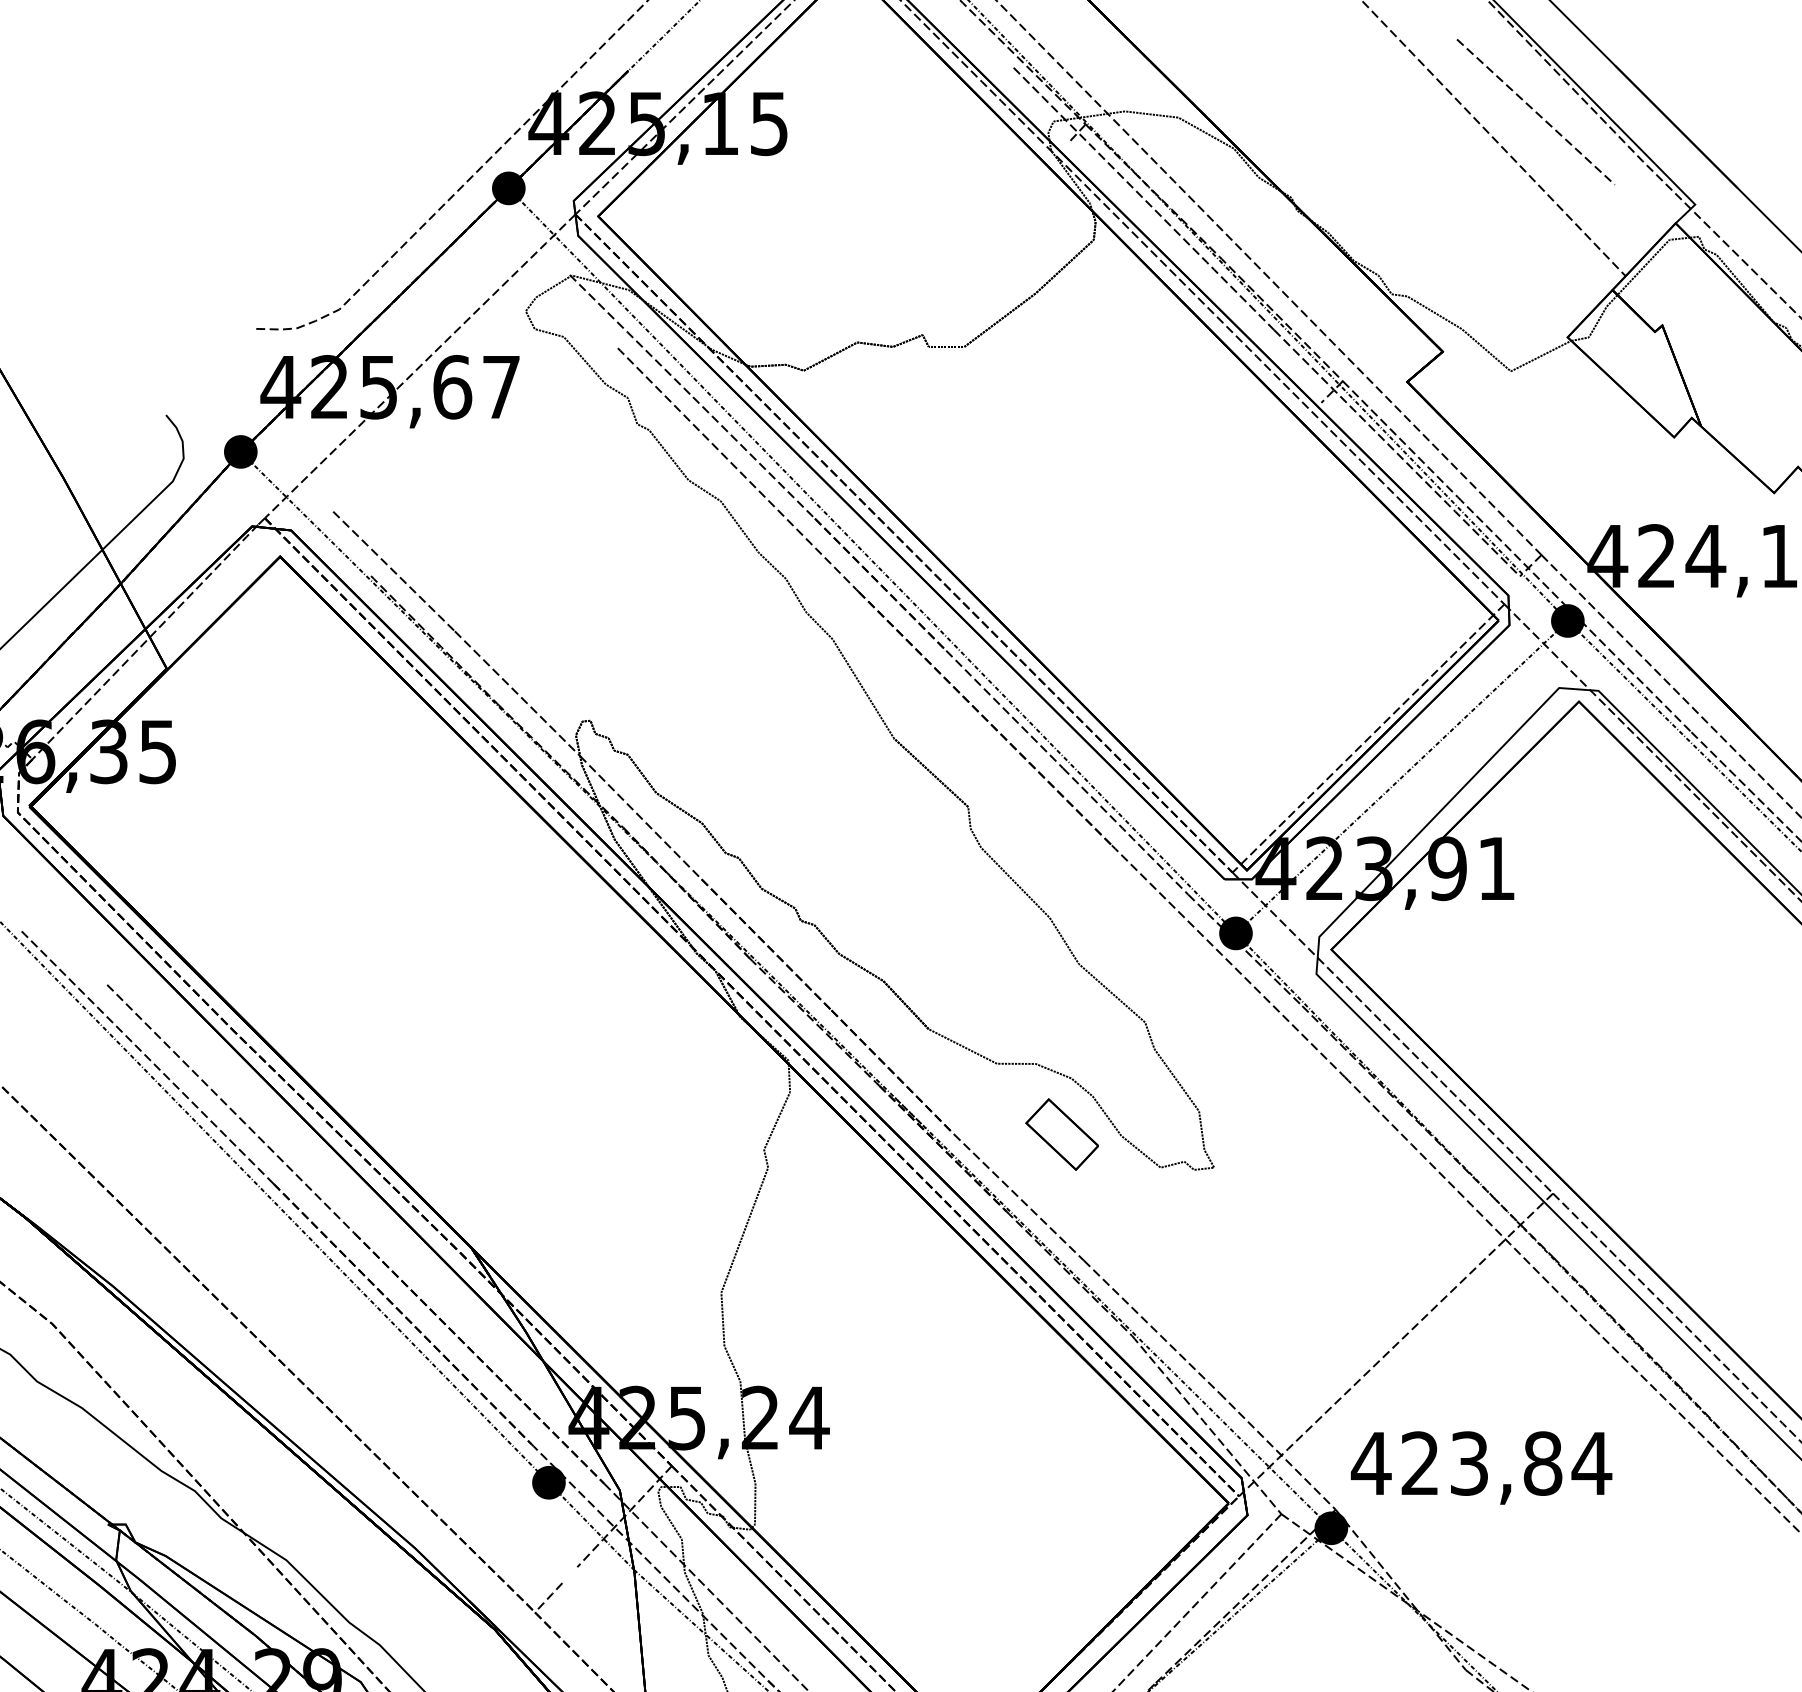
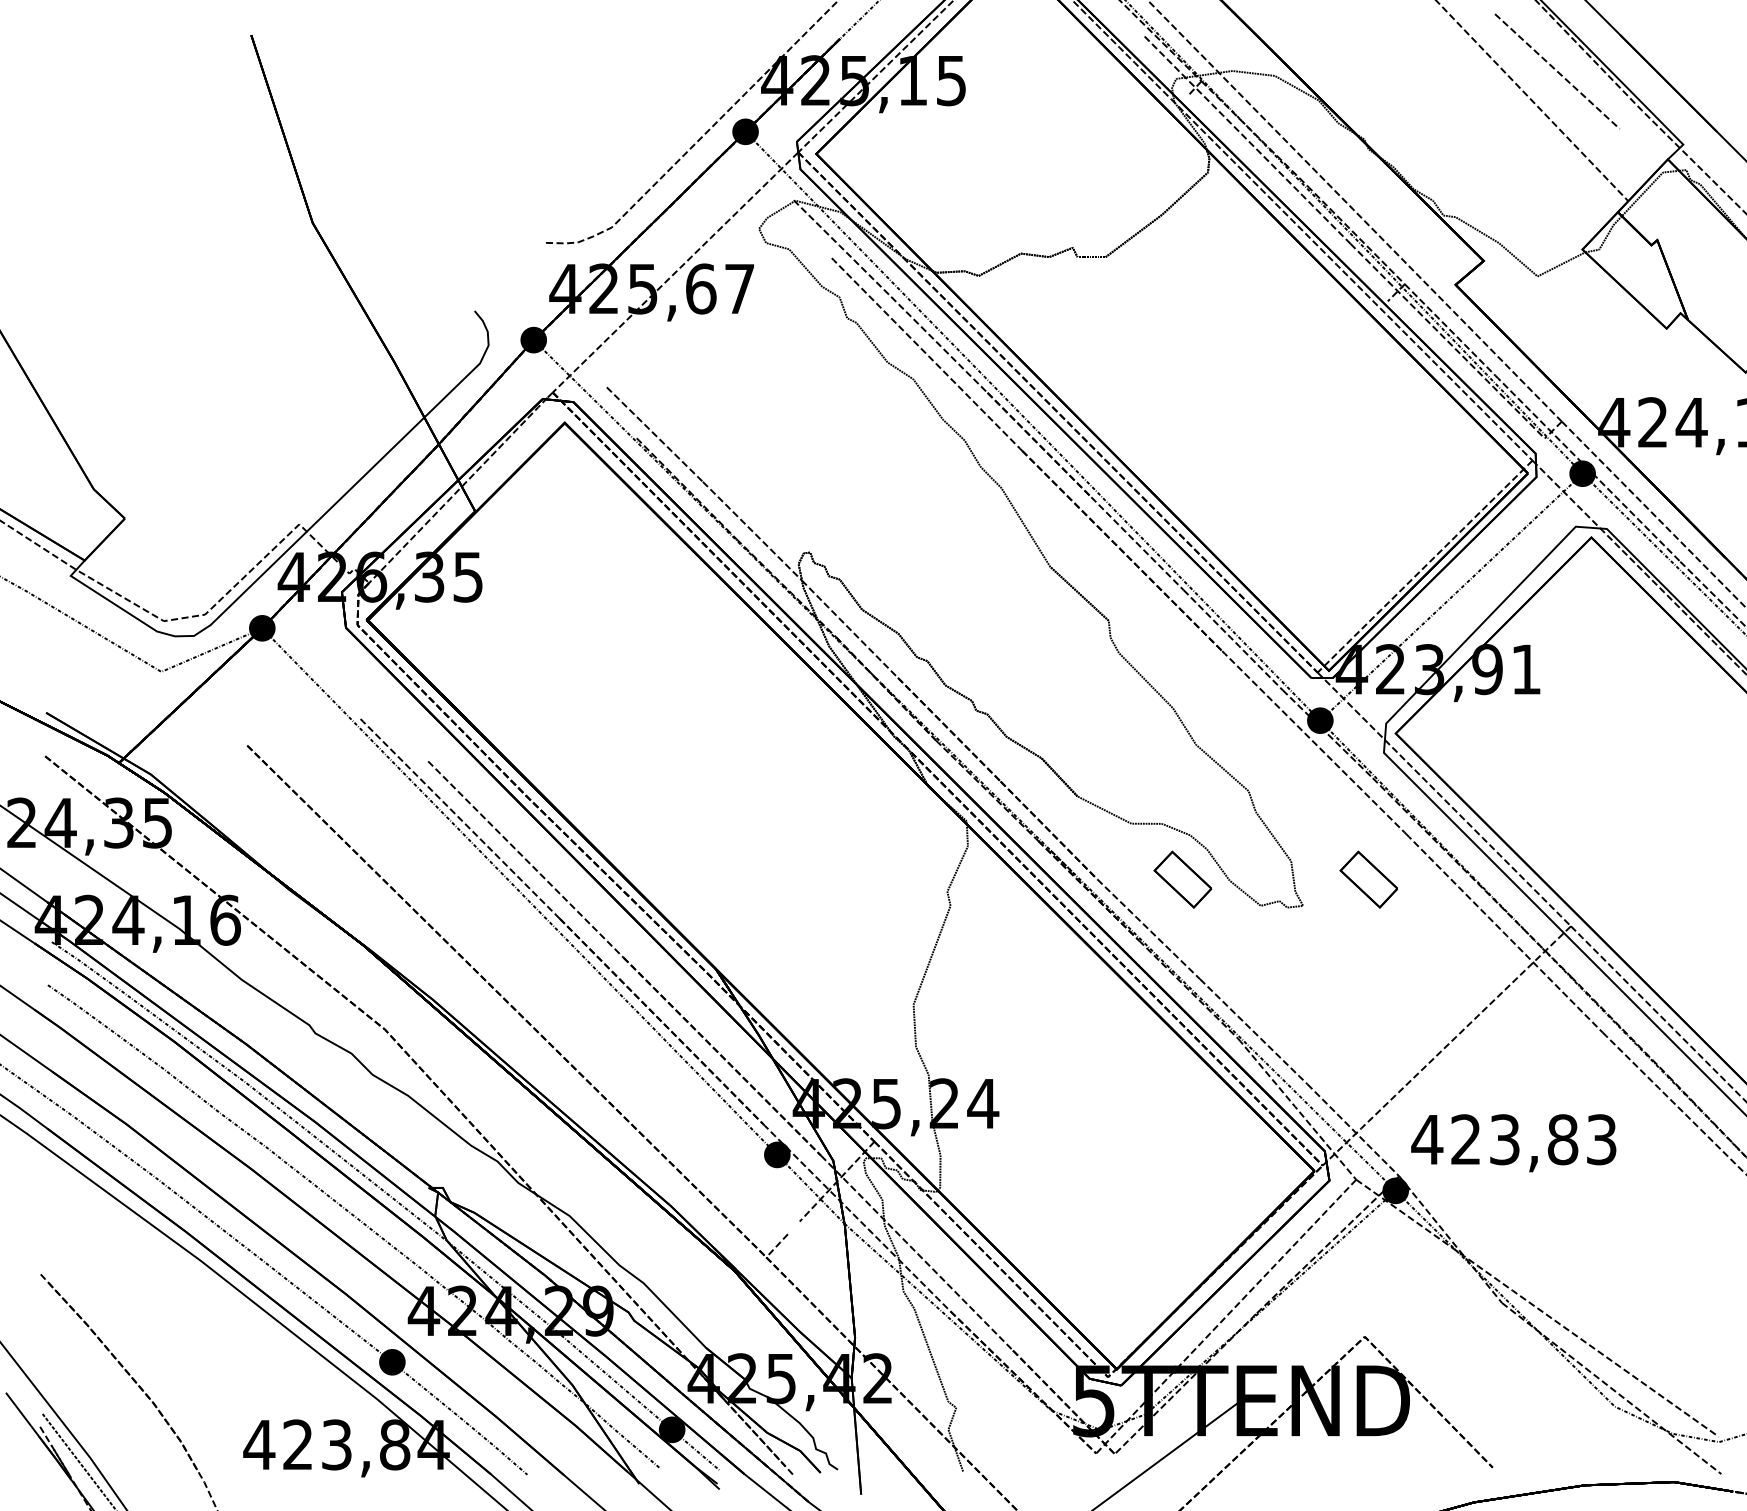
part: (1296, 1134) -> (1368, 879), added
text: (1591, 1463) -> (1601, 1139), 423,84 -> 423,83

